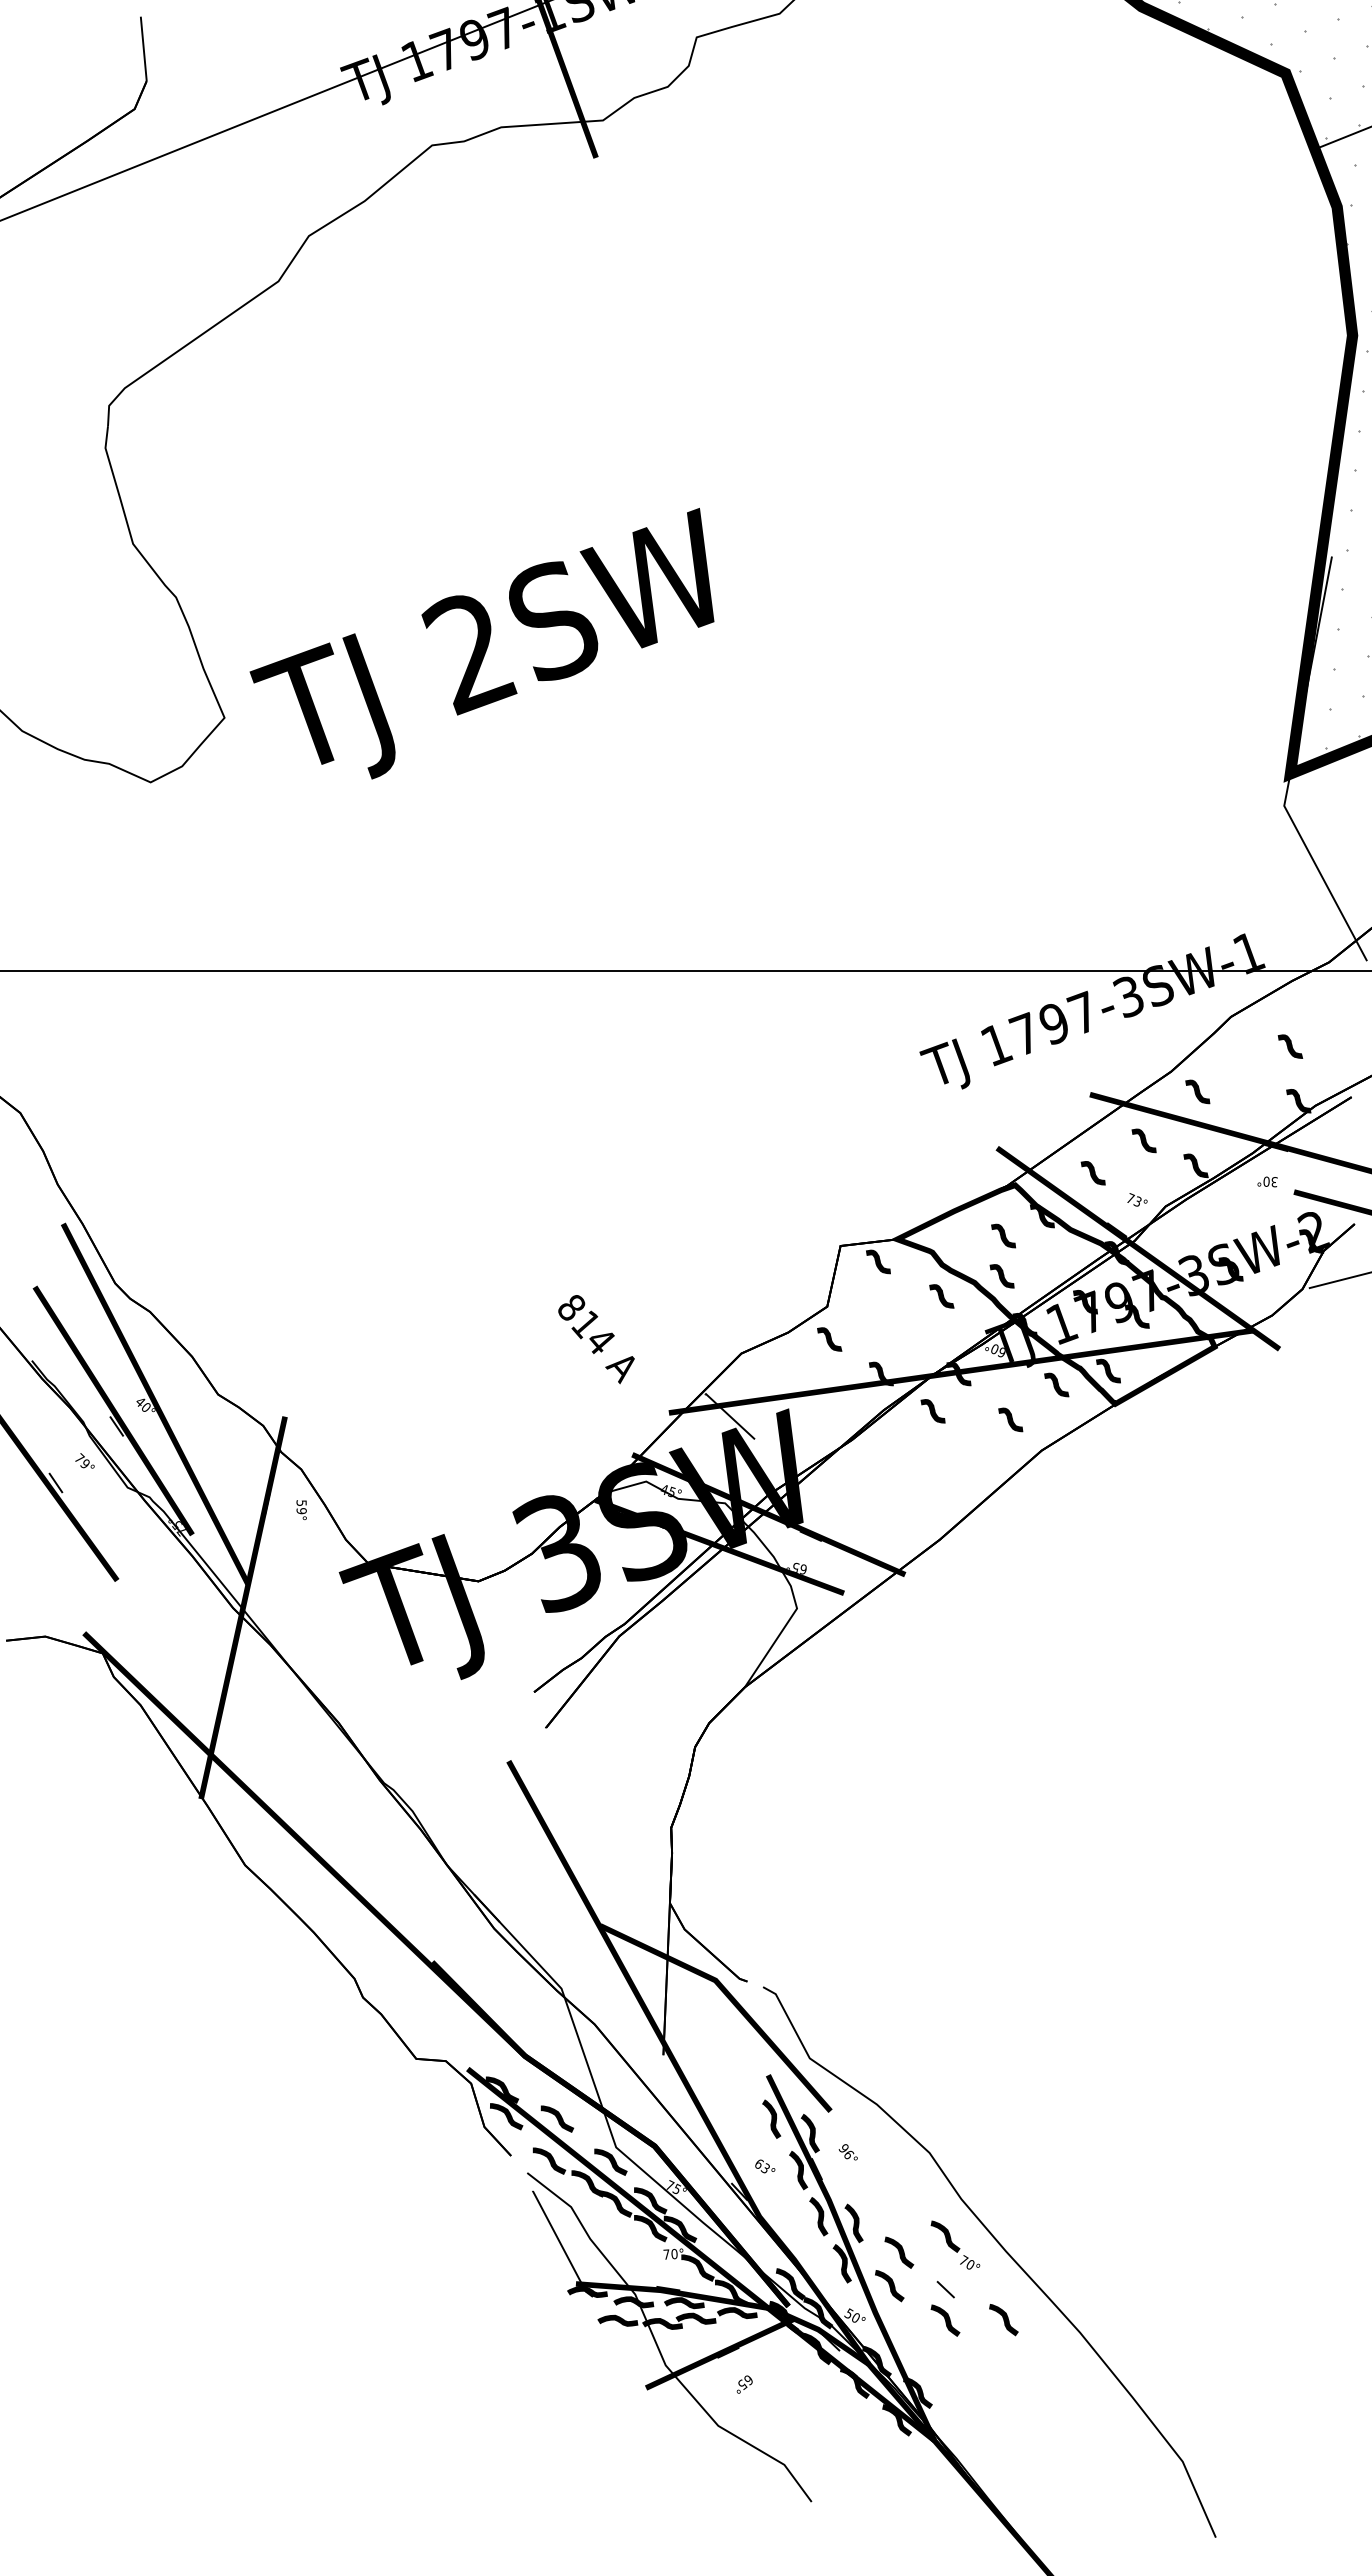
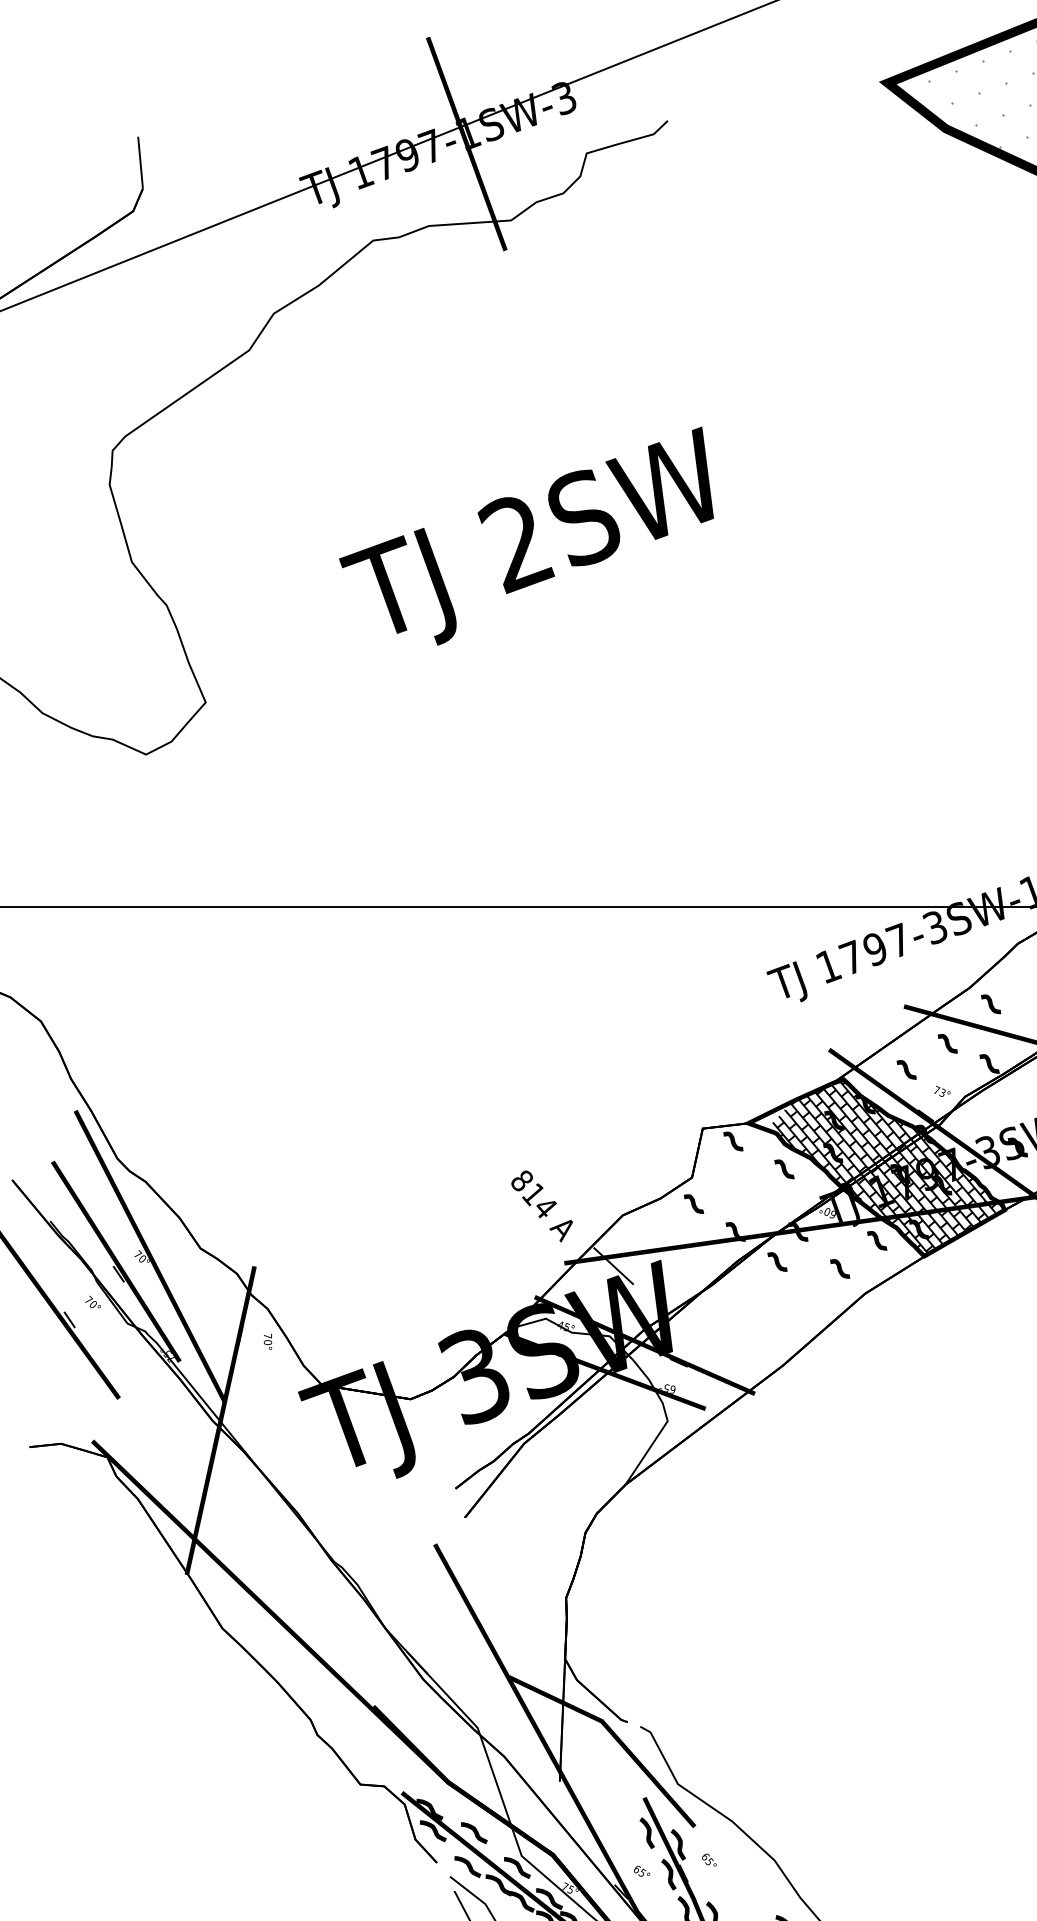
text: (481, 643) -> (526, 535), moved
hatch: (1069, 1294) -> (887, 1167), added
text: (596, 1339) -> (542, 1206), moved
text: (140, 1401) -> (137, 1254), 40° -> 70°
text: (83, 1463) -> (91, 1304), 79° -> 70°
text: (301, 1506) -> (267, 1338), 59° -> 70°
text: (846, 2151) -> (707, 1859), 96° -> 65°
text: (767, 2168) -> (643, 1873), 63° -> 65°

